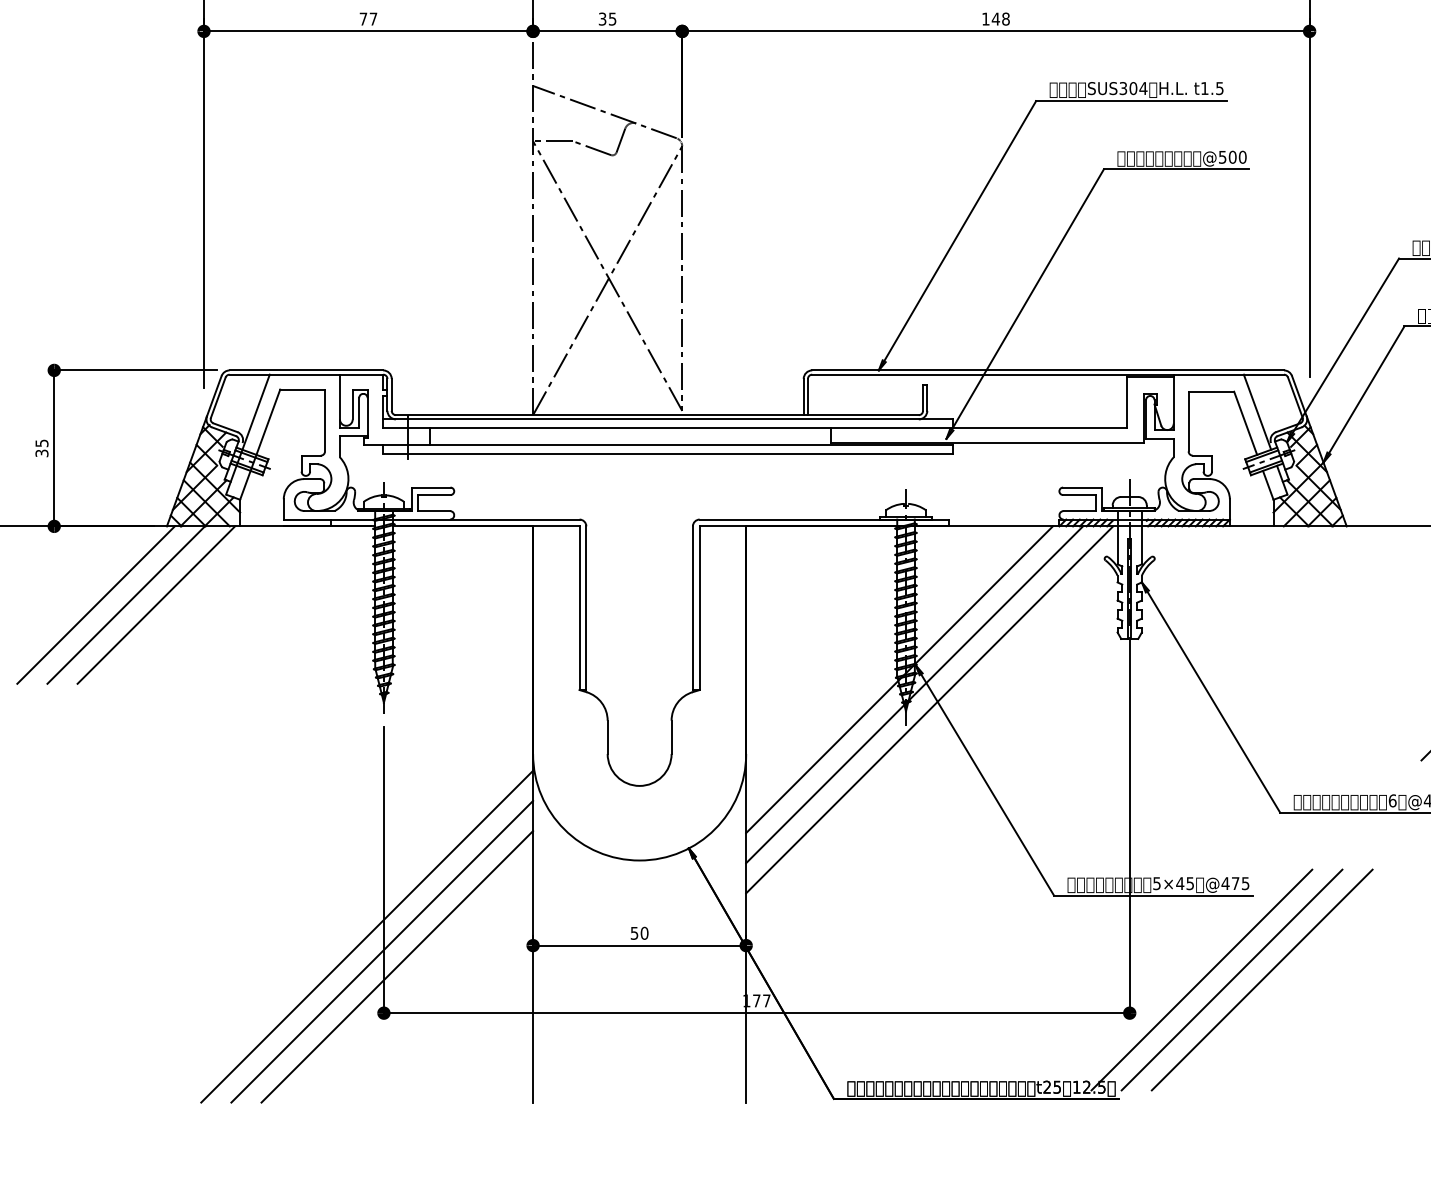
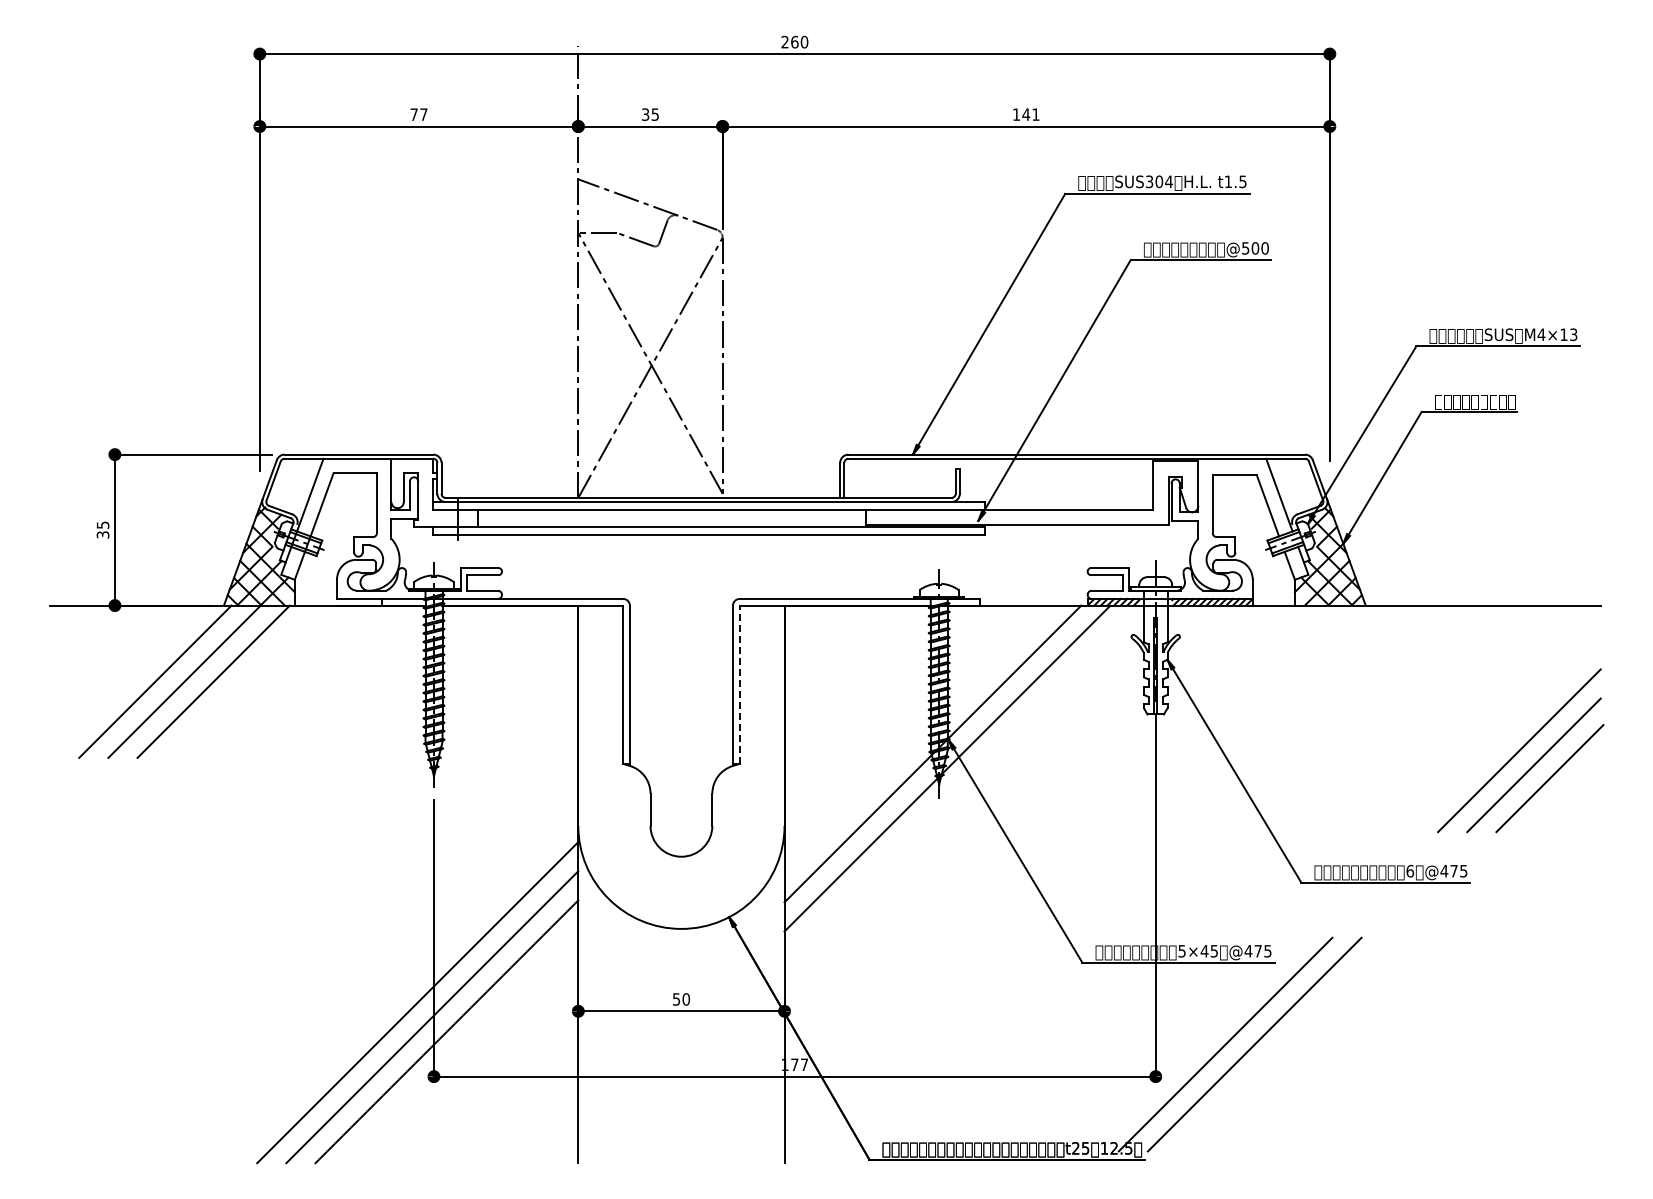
text: (1005, 18) -> (1035, 114), 148 -> 141
line: (699, 607) -> (739, 684), solid -> dashed
line: (929, 709) -> (961, 782), removed
line: (1261, 979) -> (1283, 1044), removed

